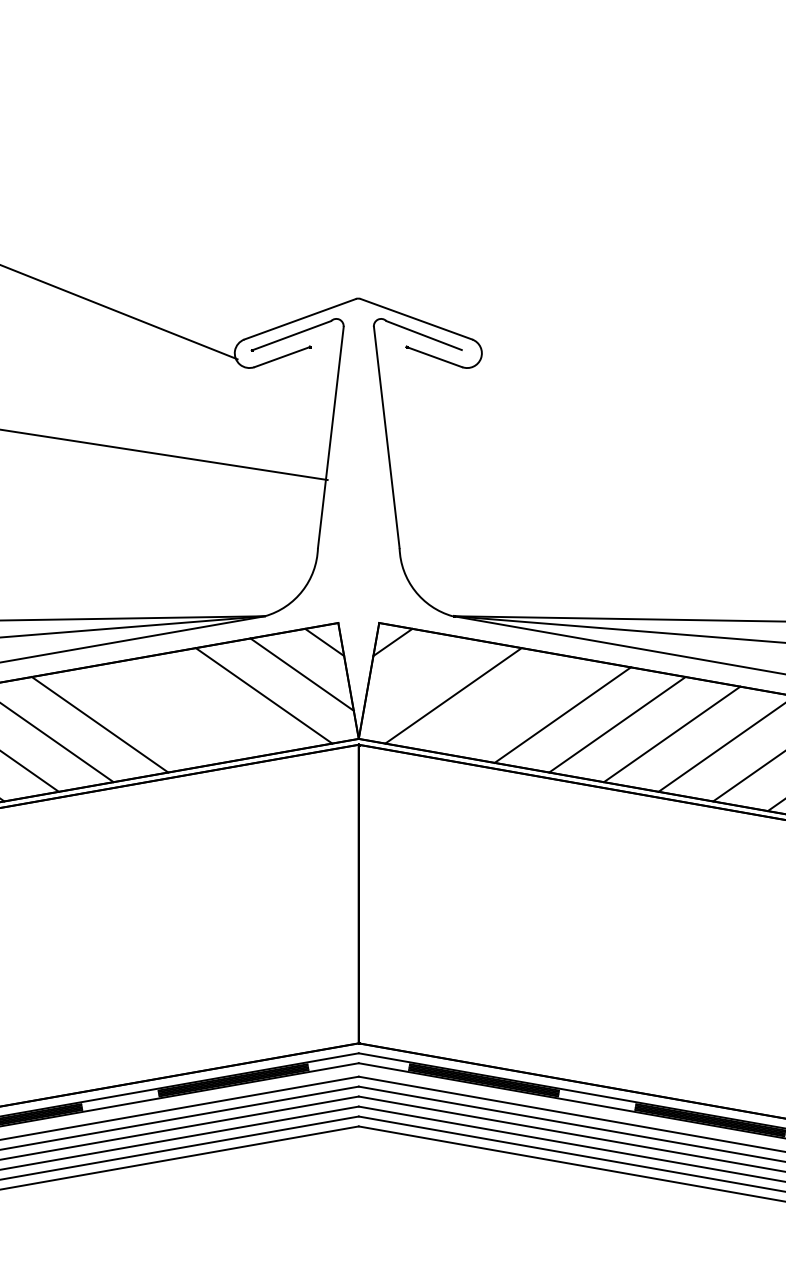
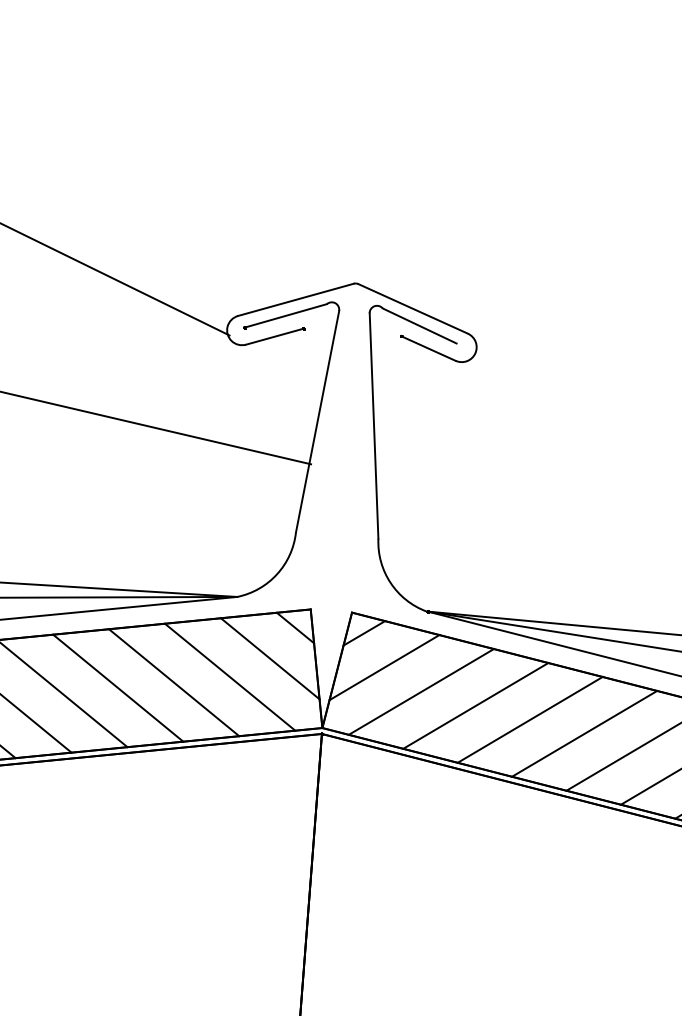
line: (415, 674) -> (384, 667), added
line: (209, 705) -> (174, 682), added
line: (508, 705) -> (476, 705), added
line: (154, 714) -> (118, 687), added

